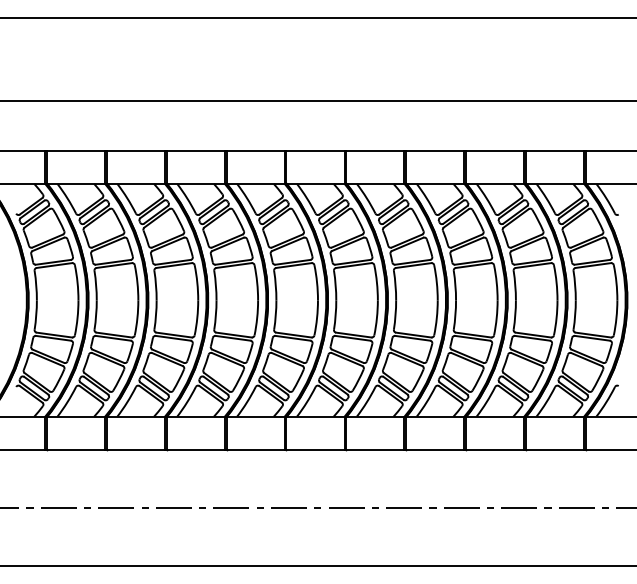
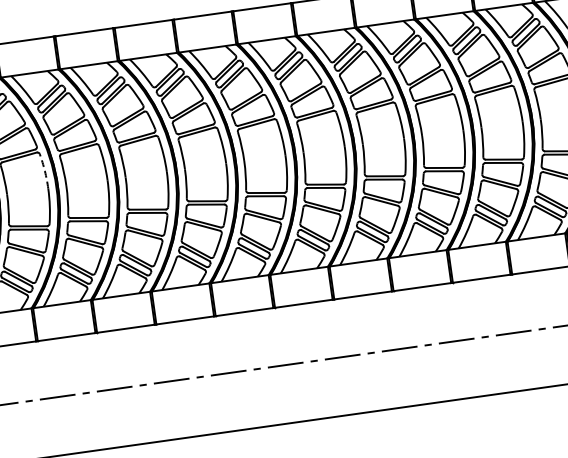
arc: (77, 282) -> (44, 171), solid -> dashed

